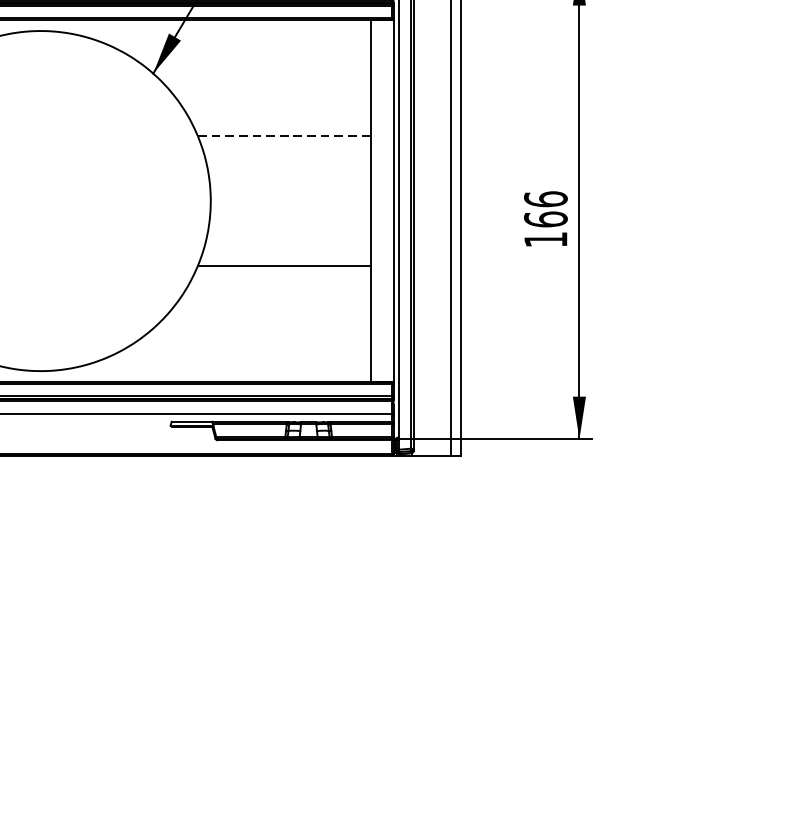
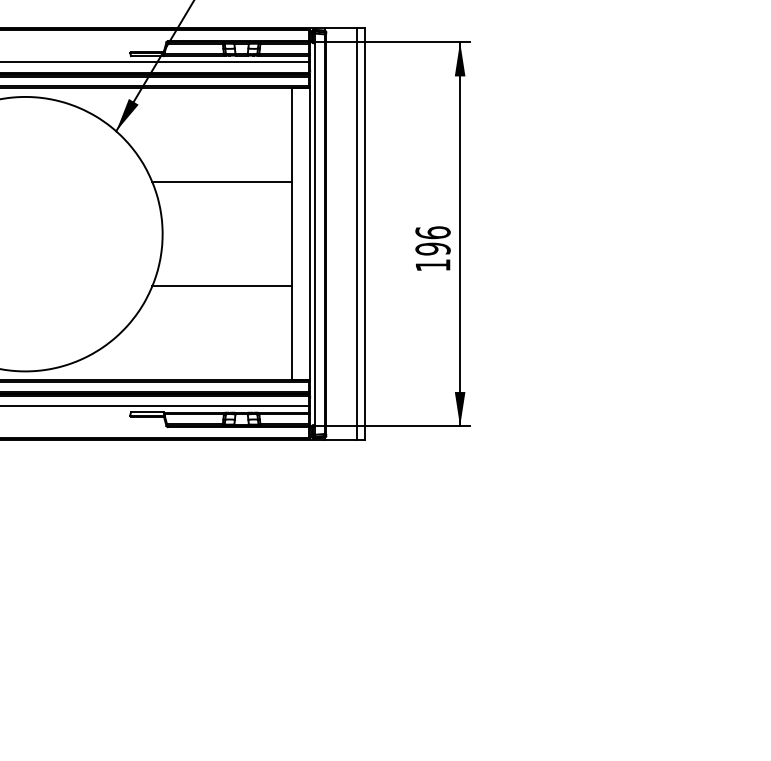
line: (284, 137) -> (222, 182), dashed -> solid
text: (545, 218) -> (432, 248), 166 -> 196

